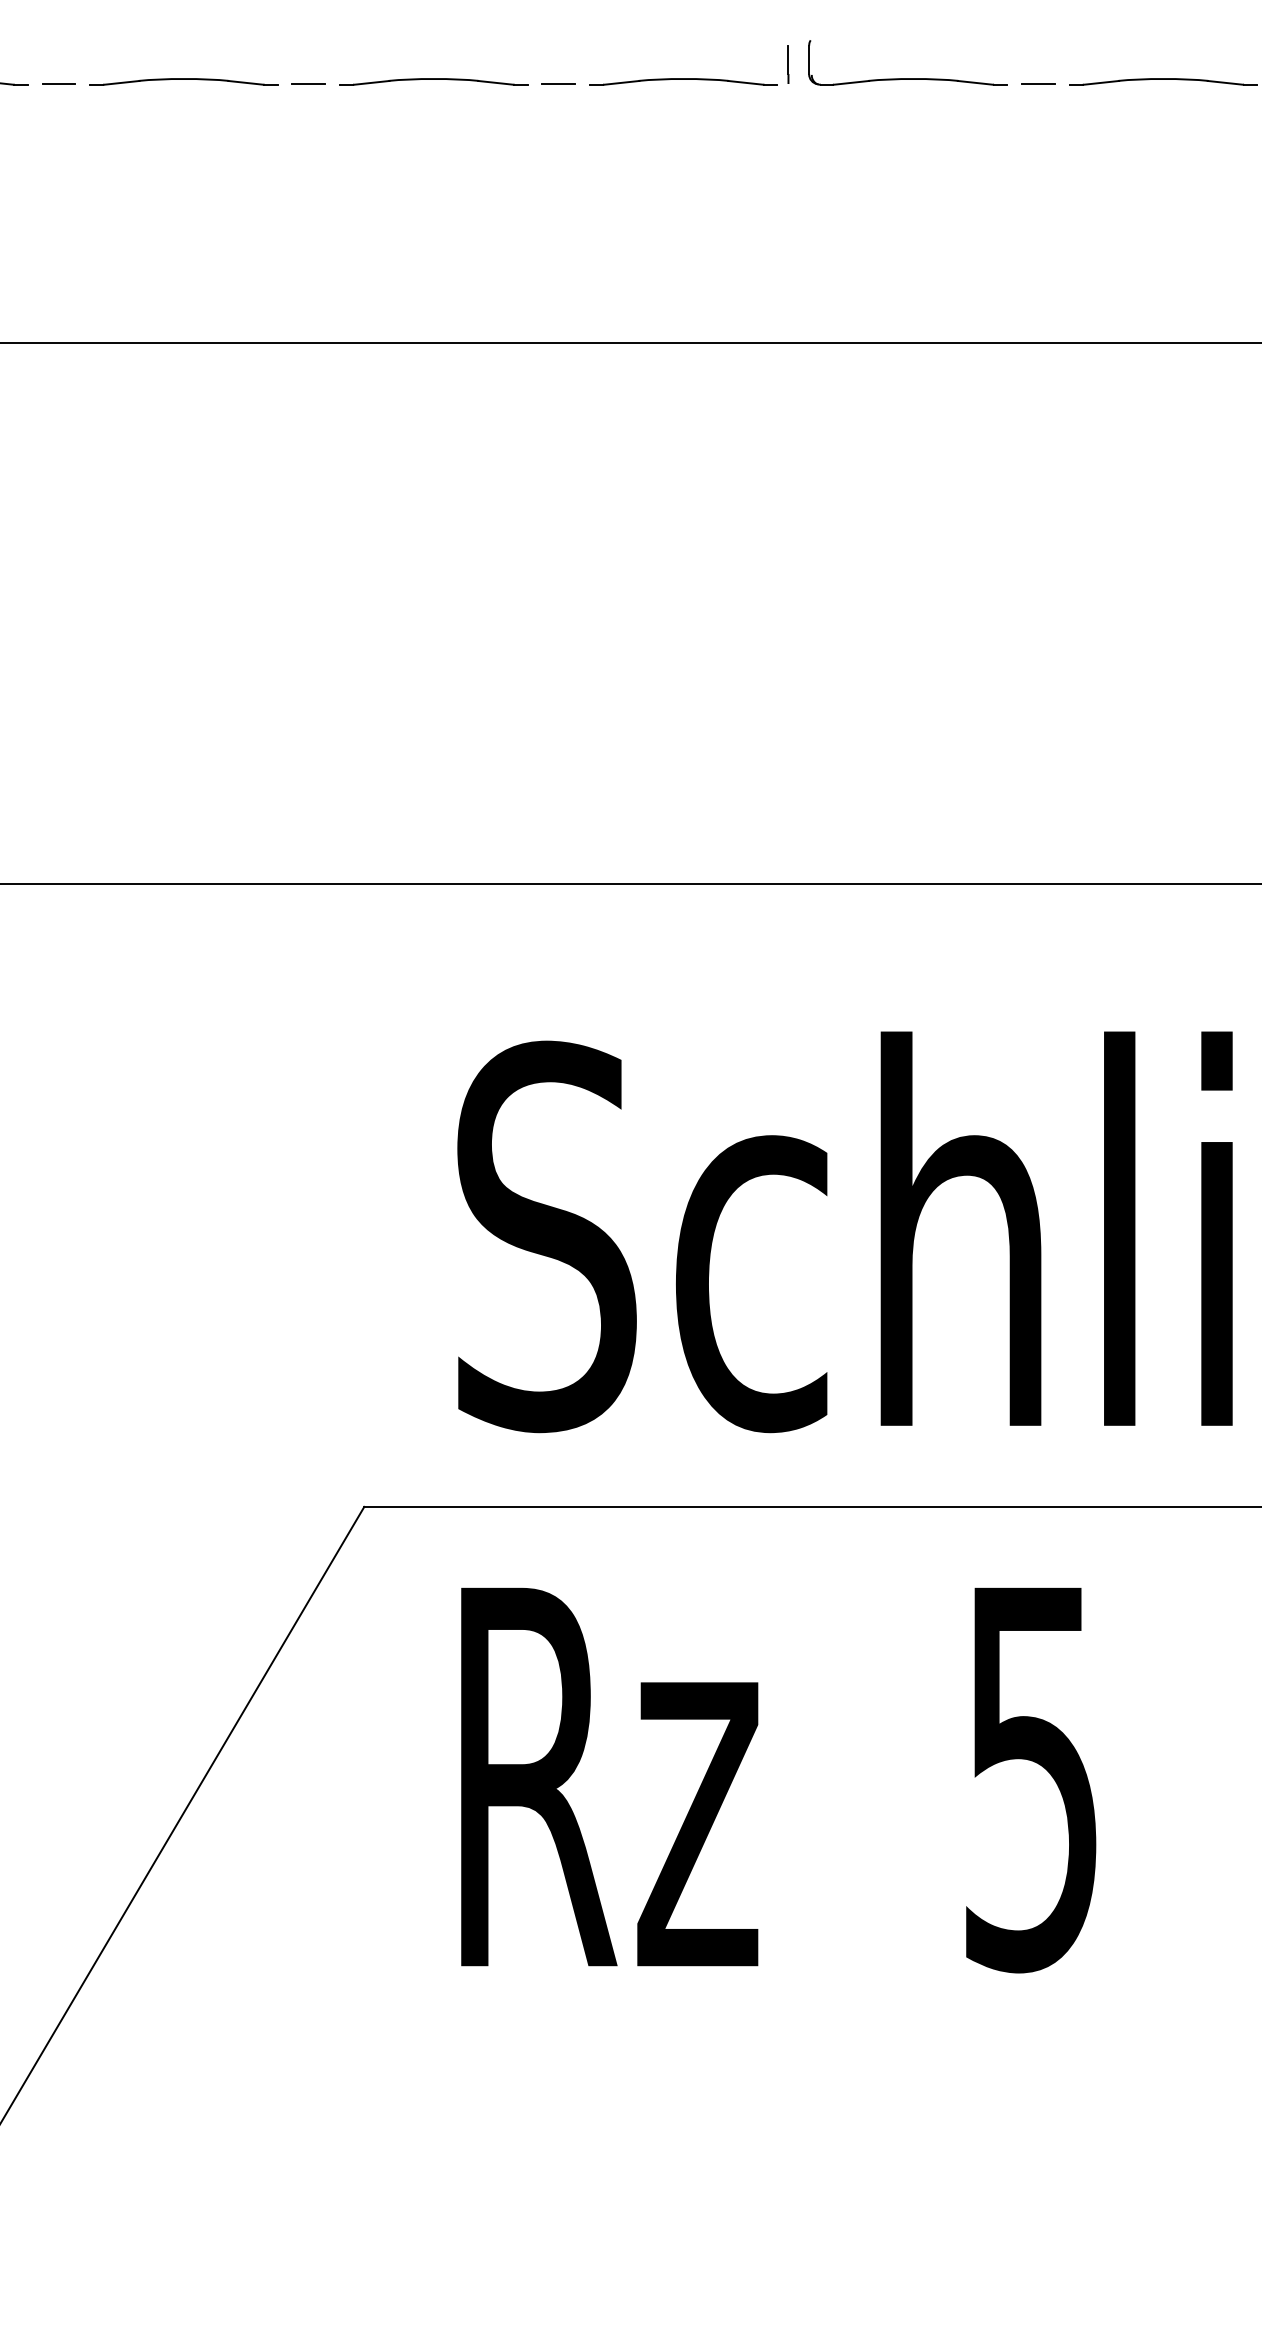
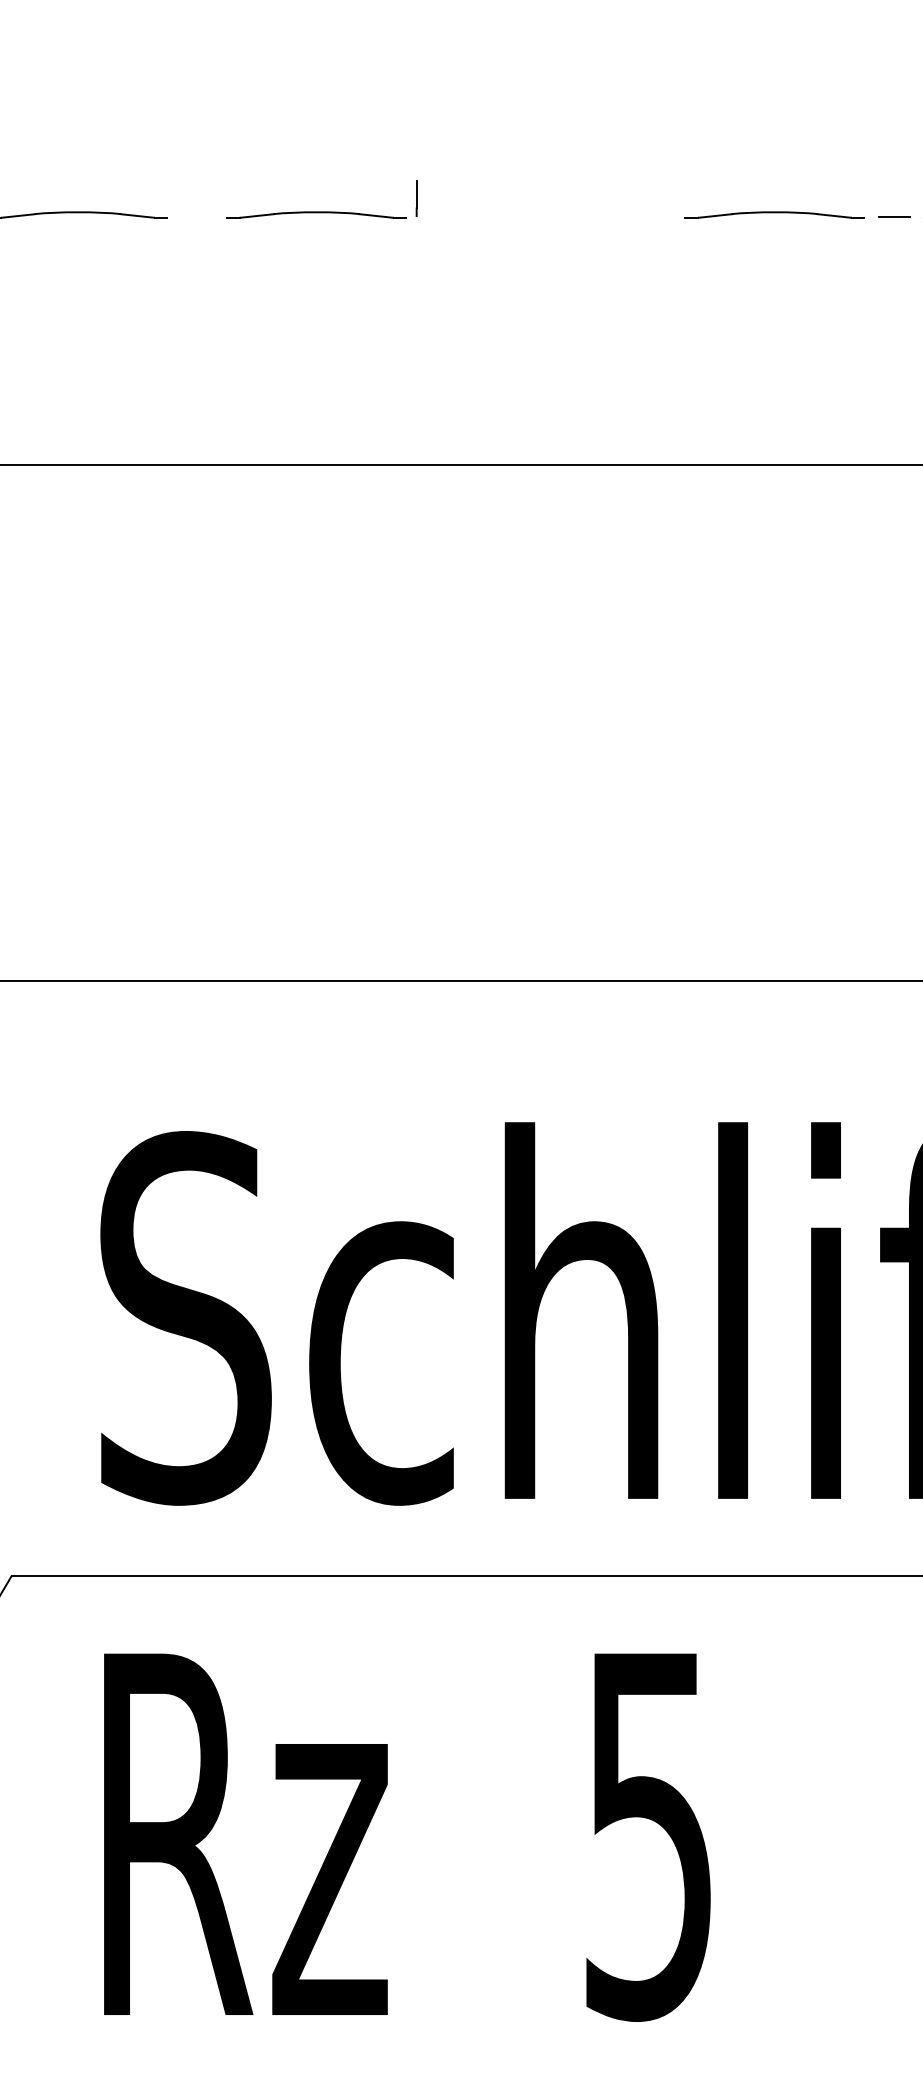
part: (907, 78) -> (530, 211), removed
line: (558, 84) -> (196, 217), removed
line: (1038, 84) -> (655, 217), removed

